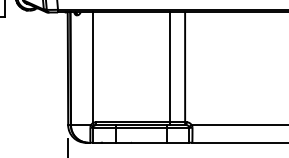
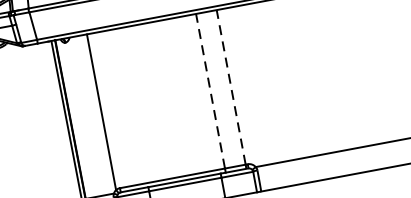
line: (170, 67) -> (210, 91), solid -> dashed
line: (185, 67) -> (231, 87), solid -> dashed

